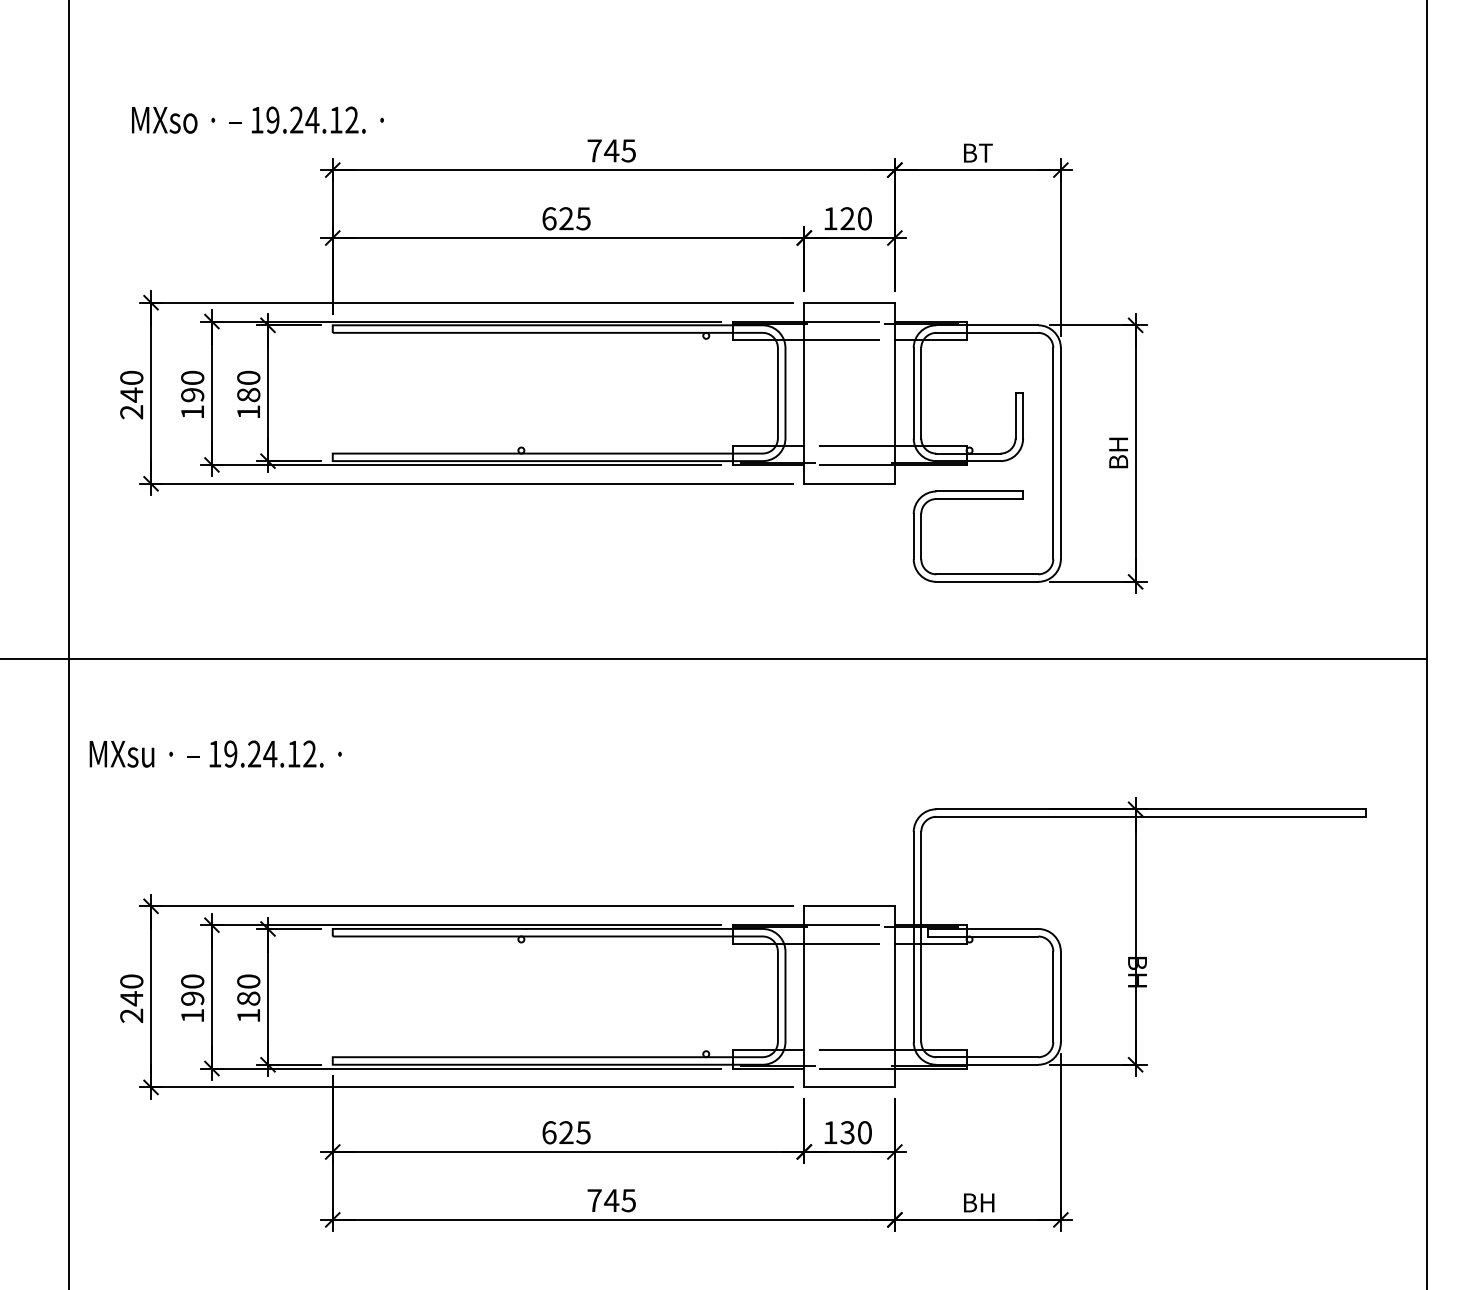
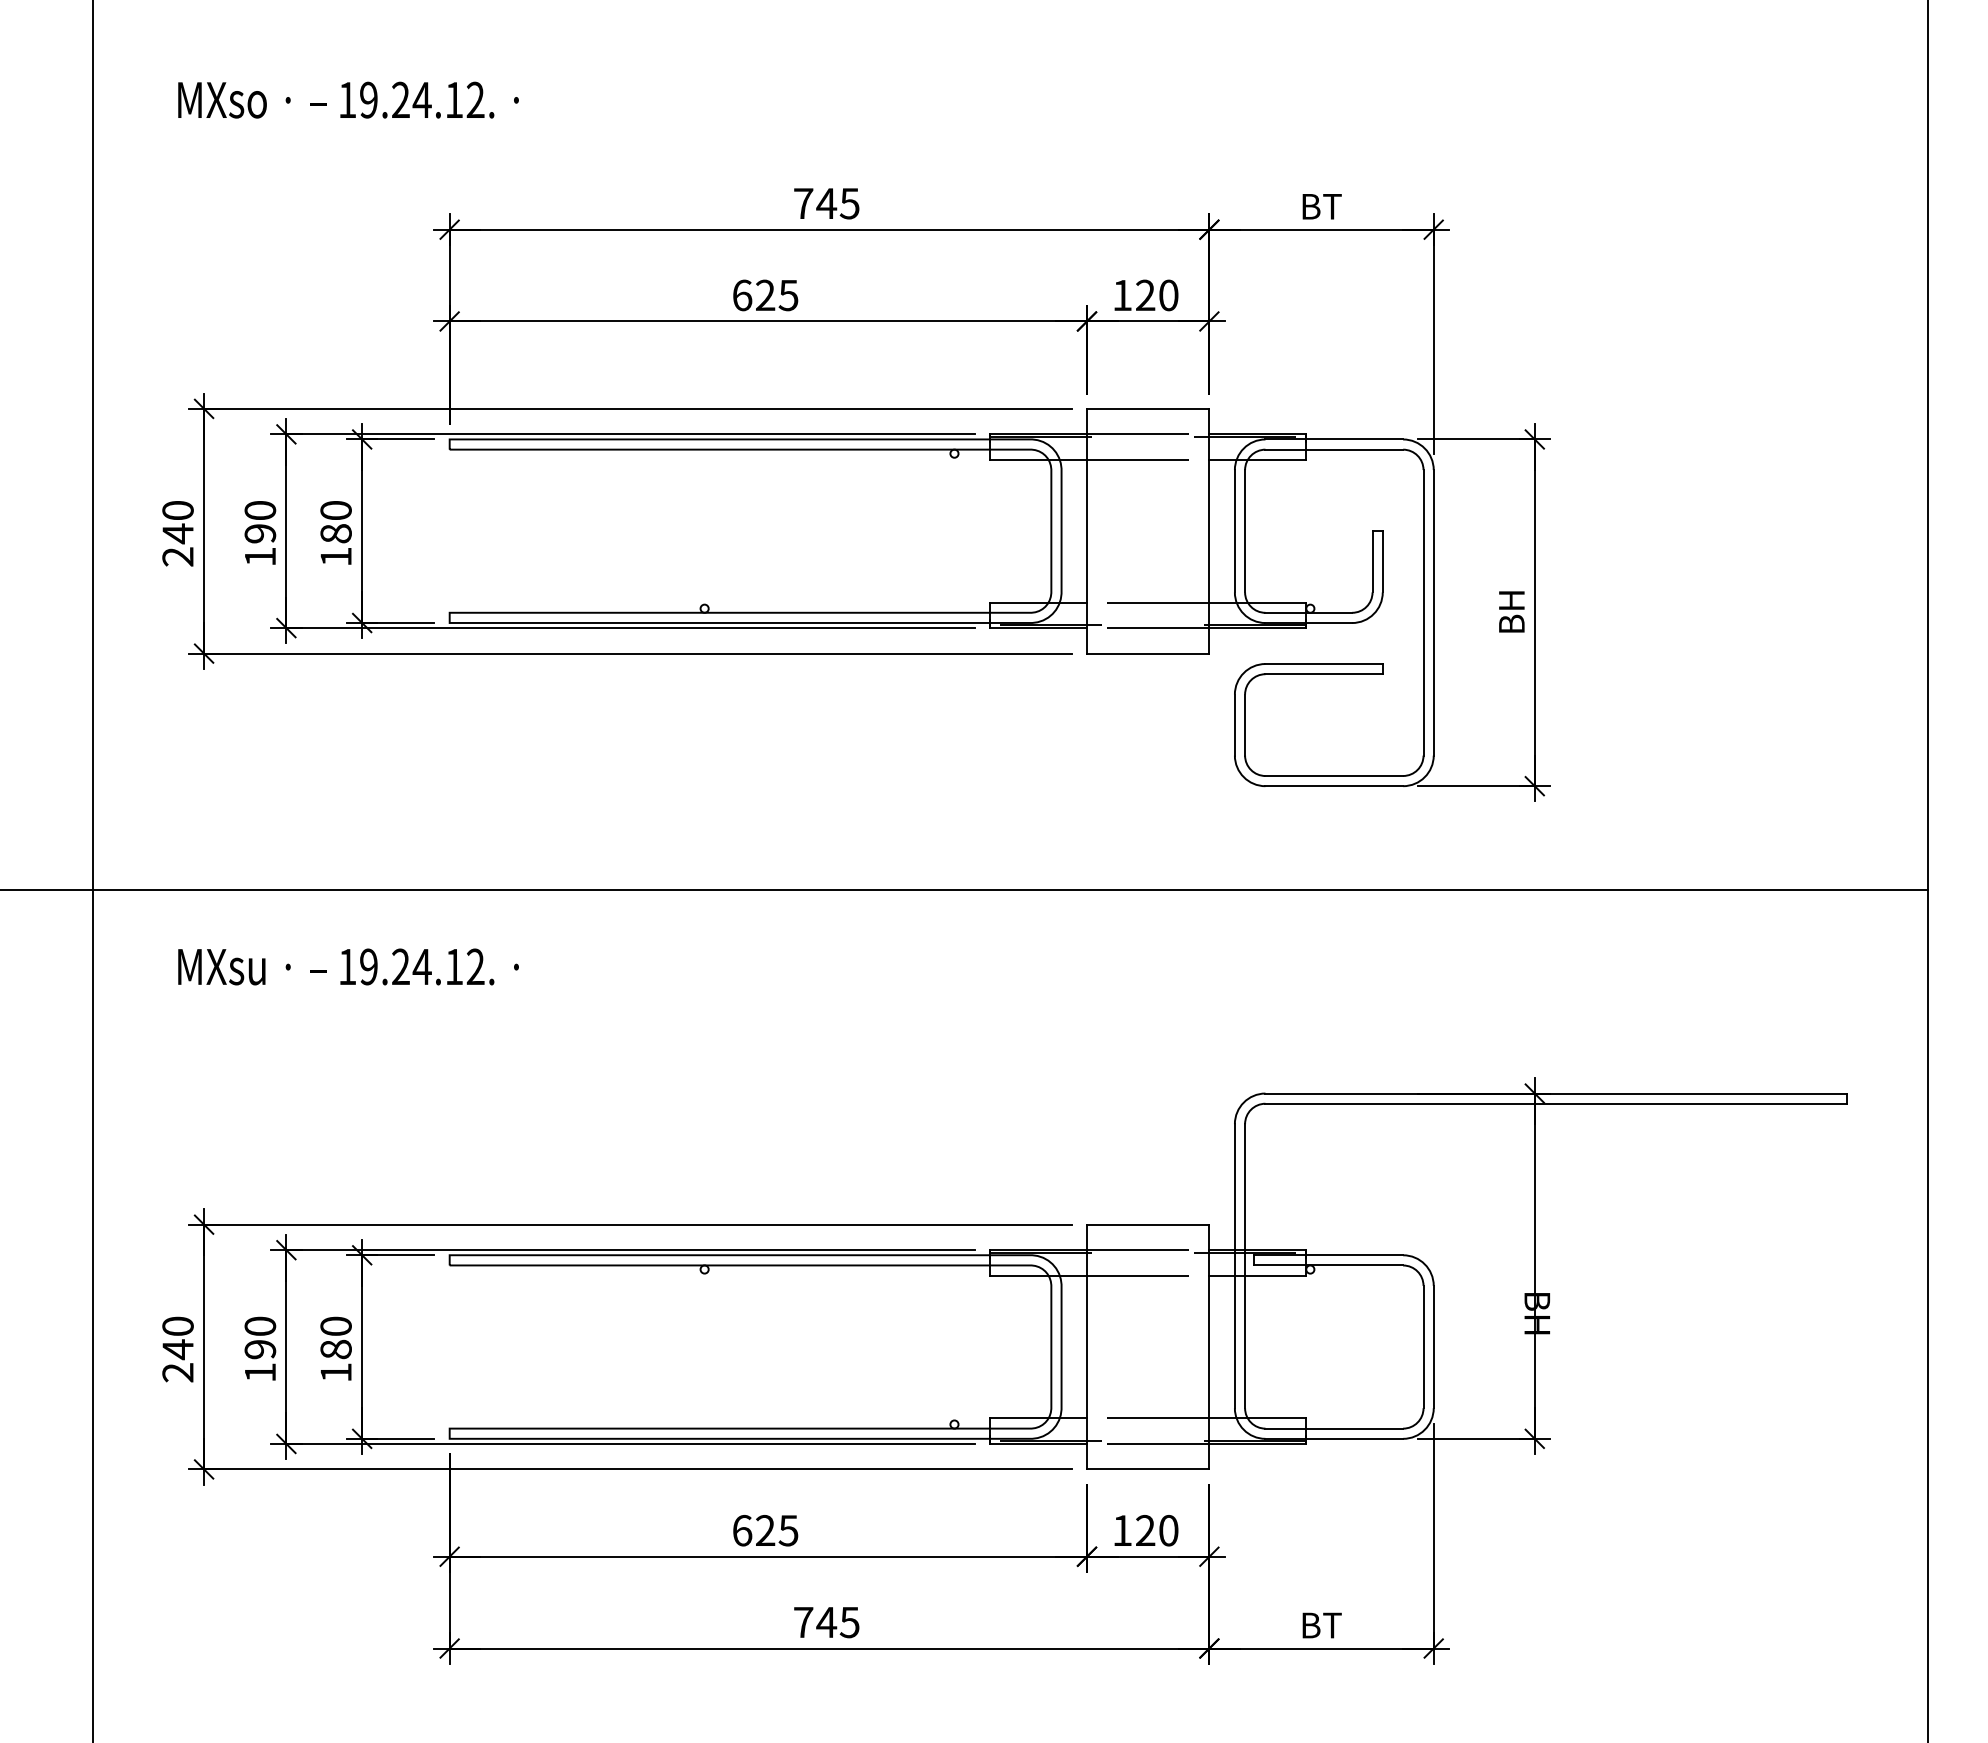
text: (257, 119) -> (348, 99), moved
text: (215, 753) -> (348, 966), moved
text: (847, 1132) -> (1145, 1530), 130 -> 120
text: (986, 1202) -> (1333, 1625), BH -> BT

